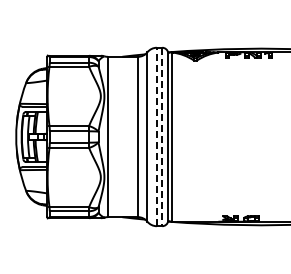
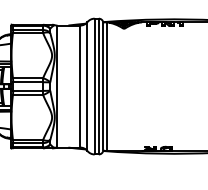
line: (156, 136) -> (94, 86), dashed -> solid
line: (162, 137) -> (98, 86), dashed -> solid

